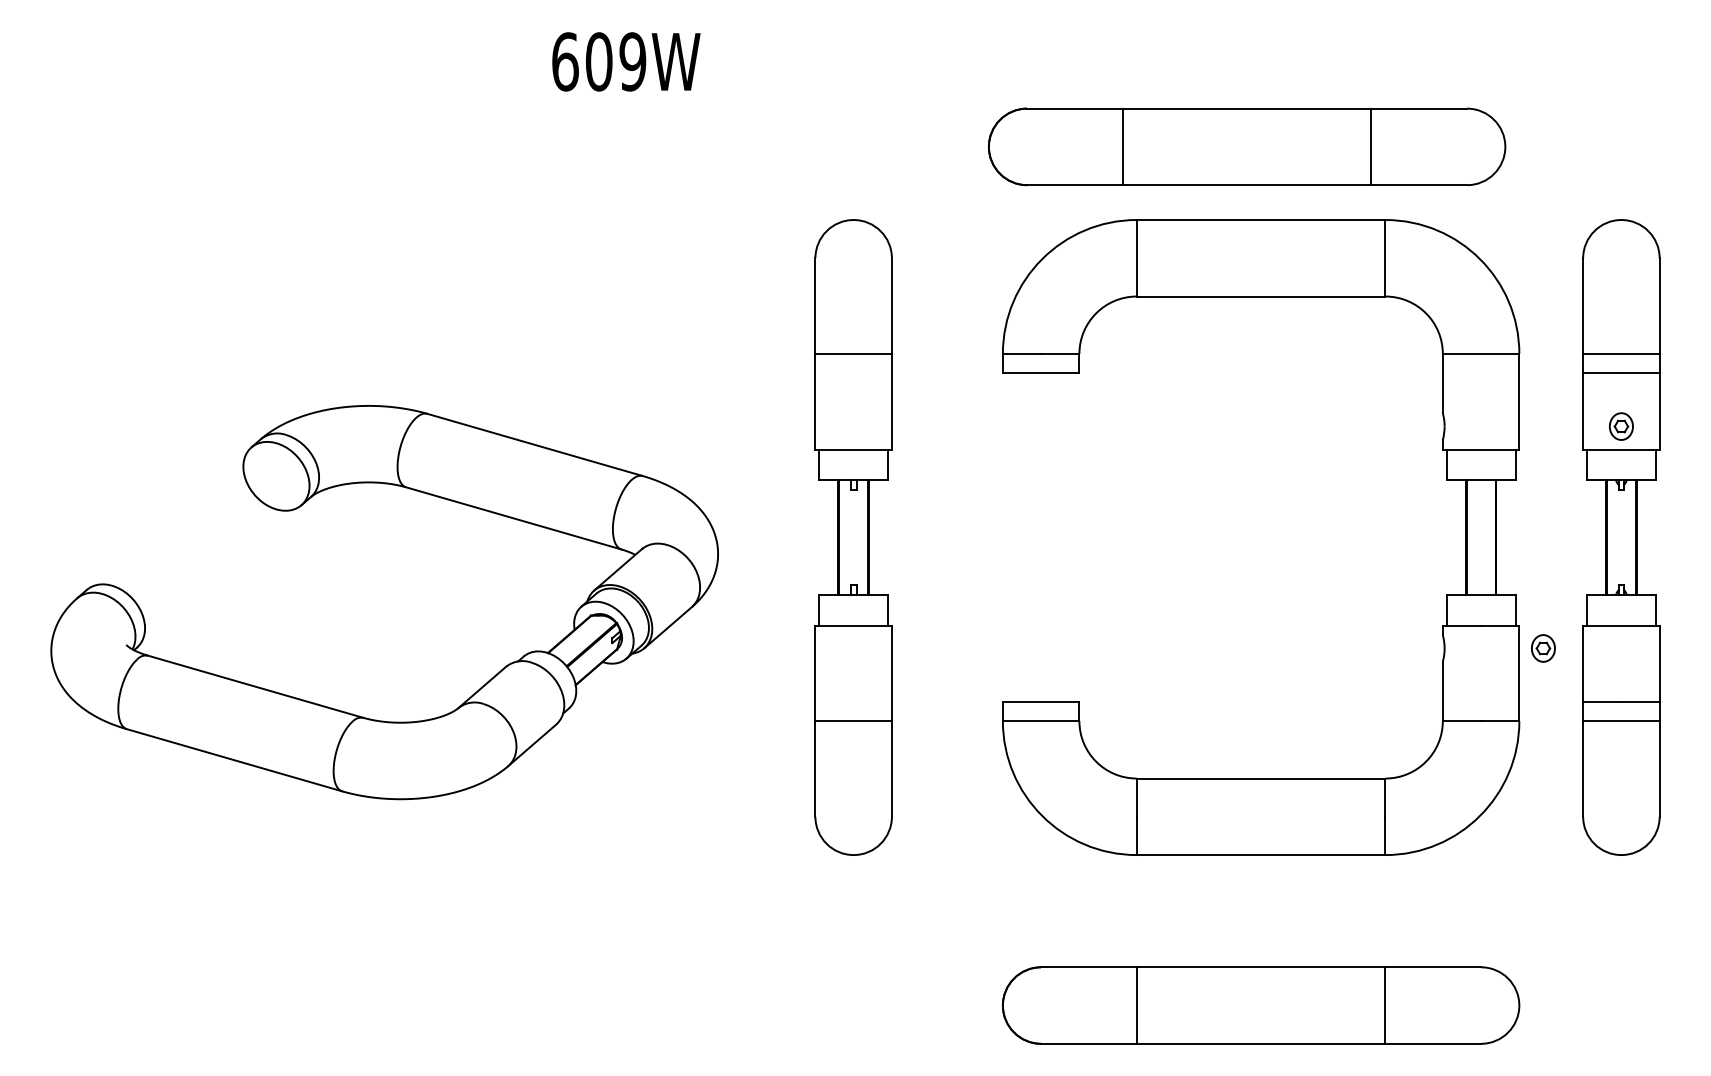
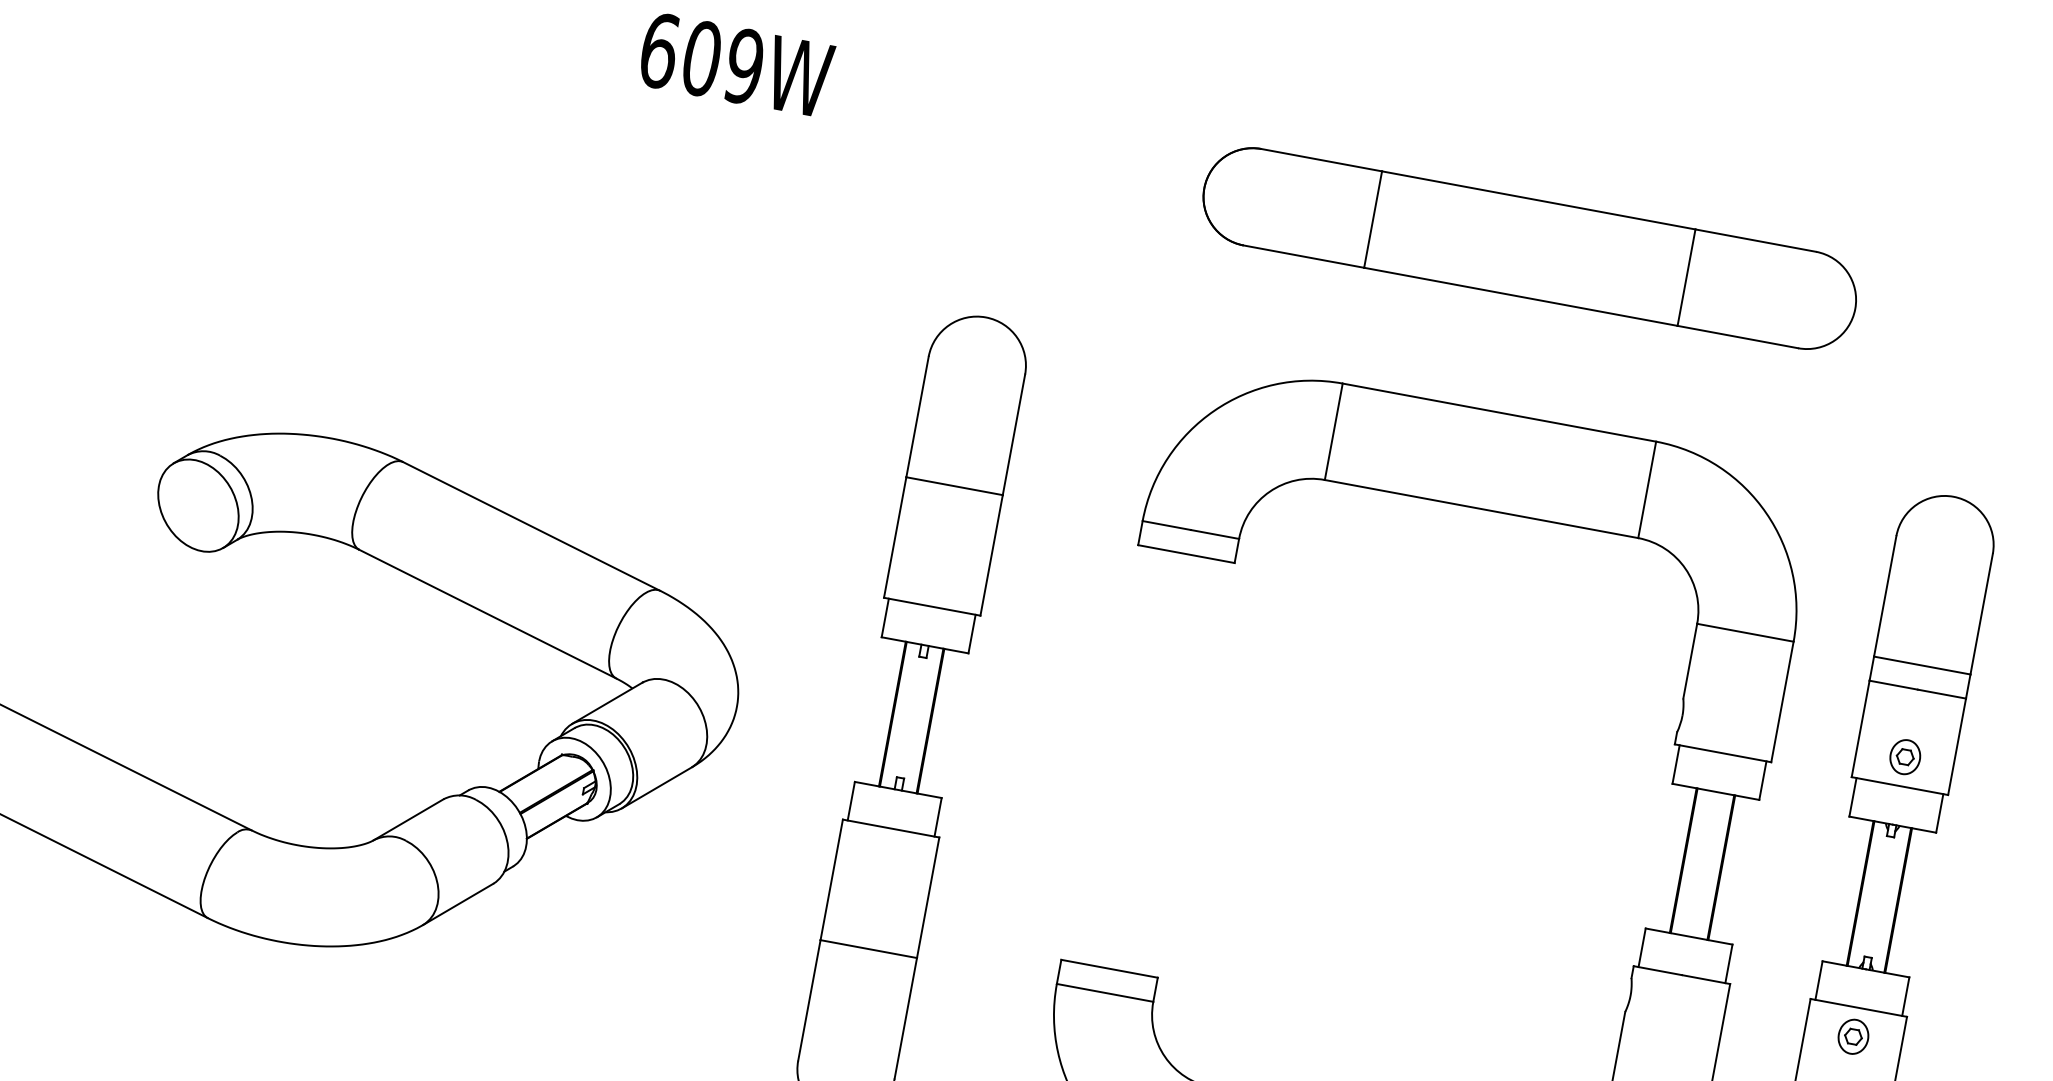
part: (1247, 146) -> (1530, 248), moved
part: (1543, 648) -> (1853, 1036), moved

